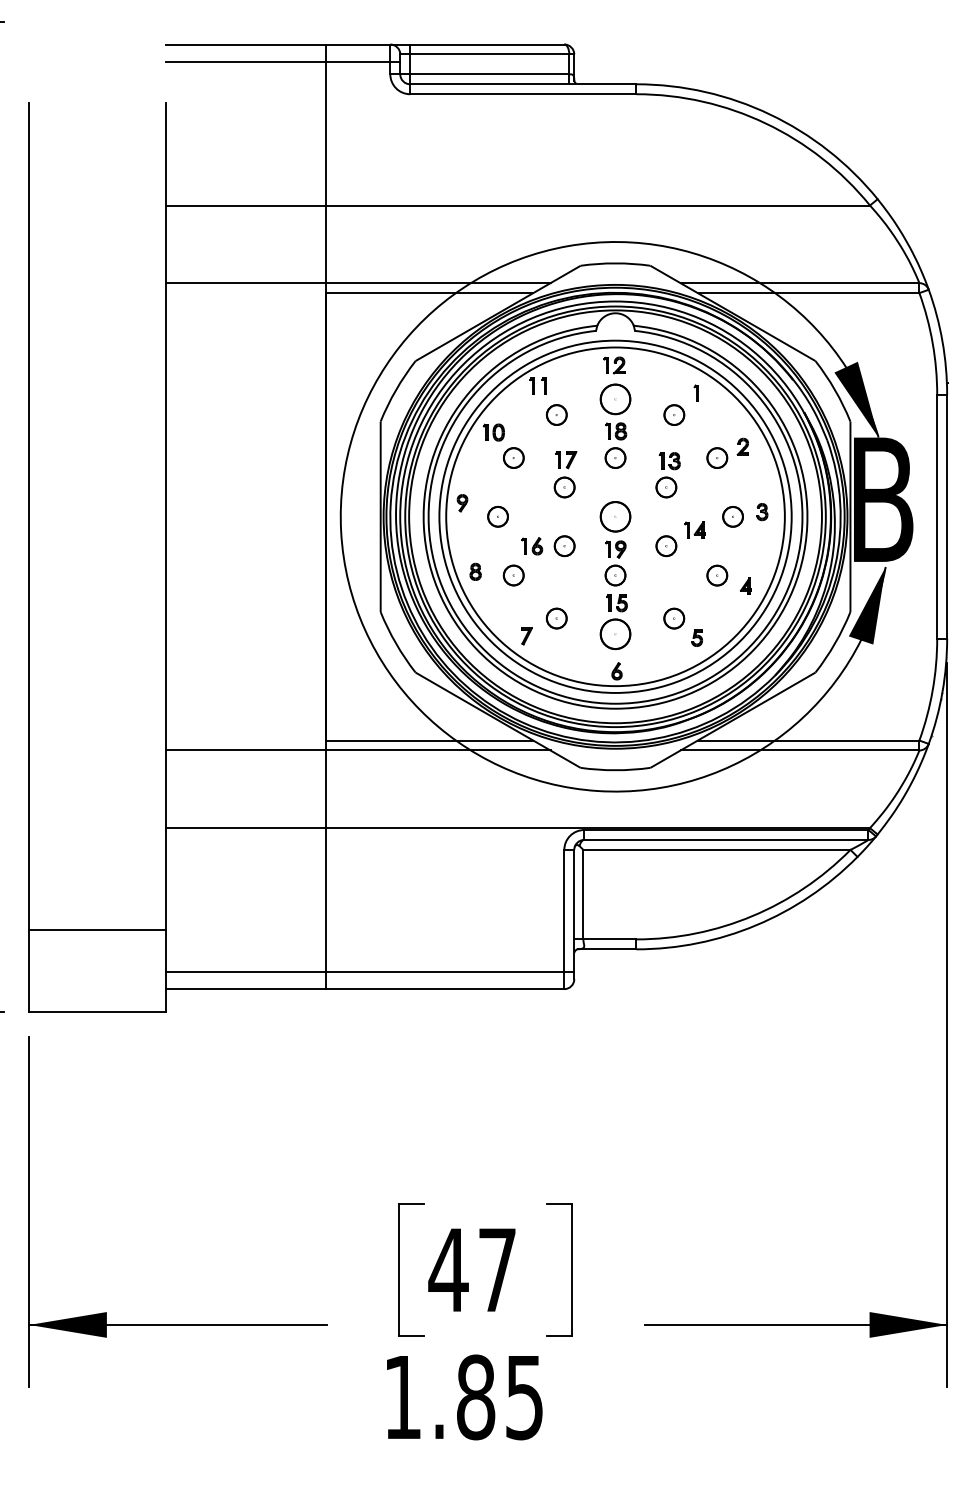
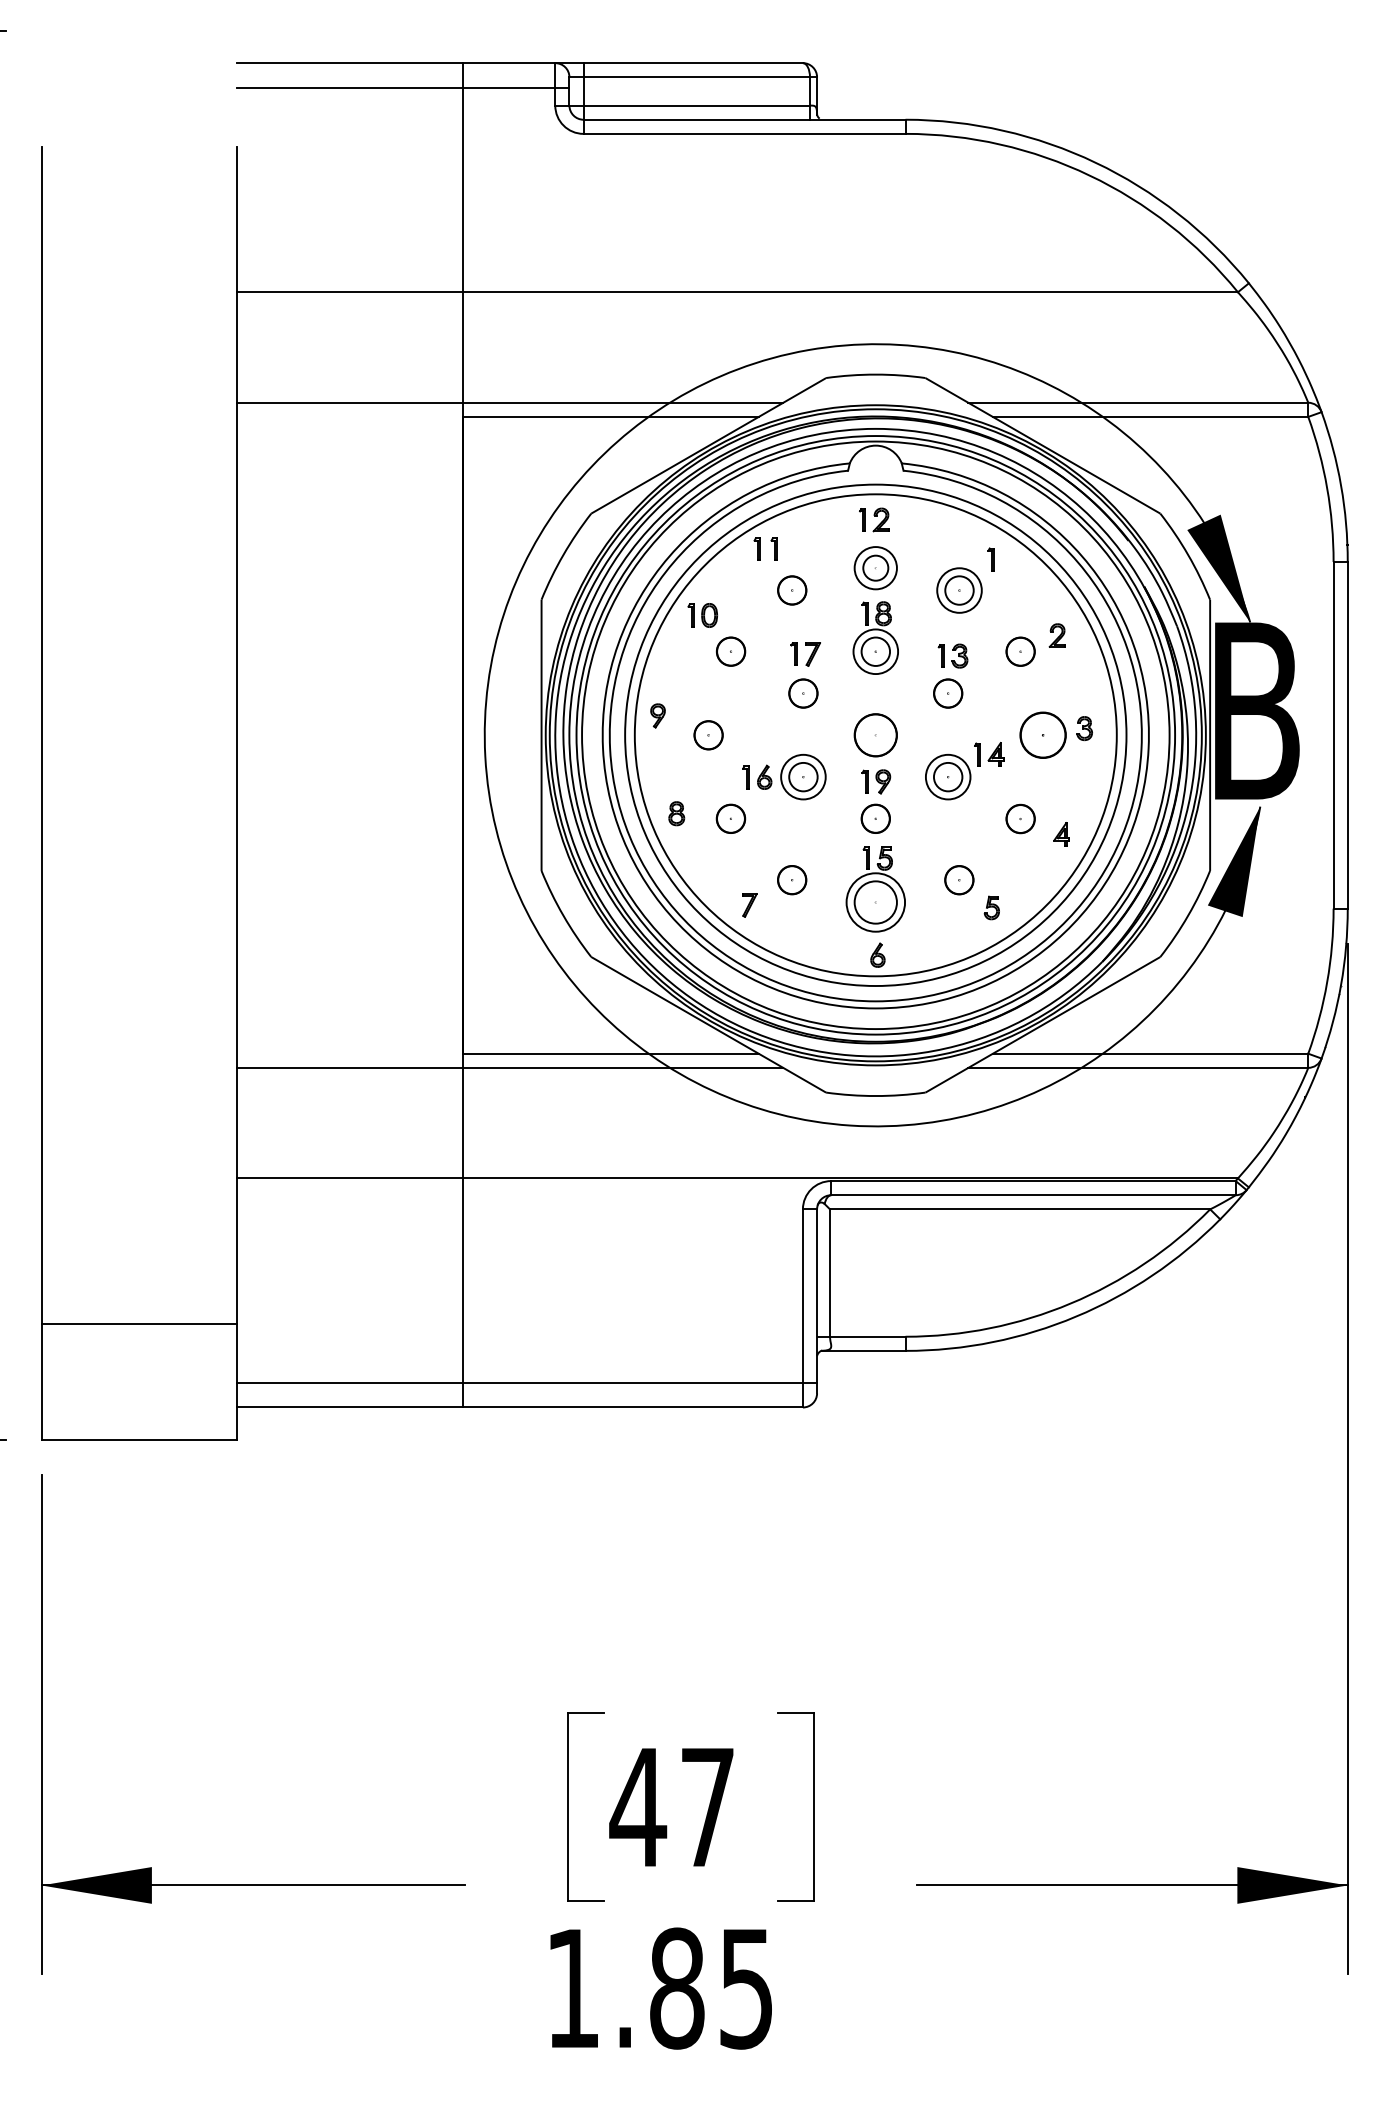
circle: (615, 399) -> (875, 568), size x0.6
circle: (674, 414) -> (959, 589), size x1.6
circle: (615, 457) -> (875, 650), size x1.6
part: (732, 516) -> (1042, 734), size x1.6
circle: (564, 546) -> (803, 777), size x1.6
circle: (666, 546) -> (948, 777), size x1.6
circle: (615, 633) -> (875, 901), size x1.4

